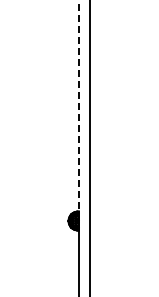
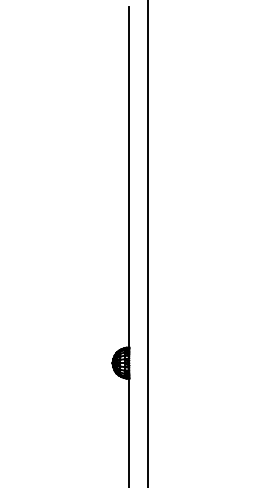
line: (78, 107) -> (128, 176), dashed -> solid

